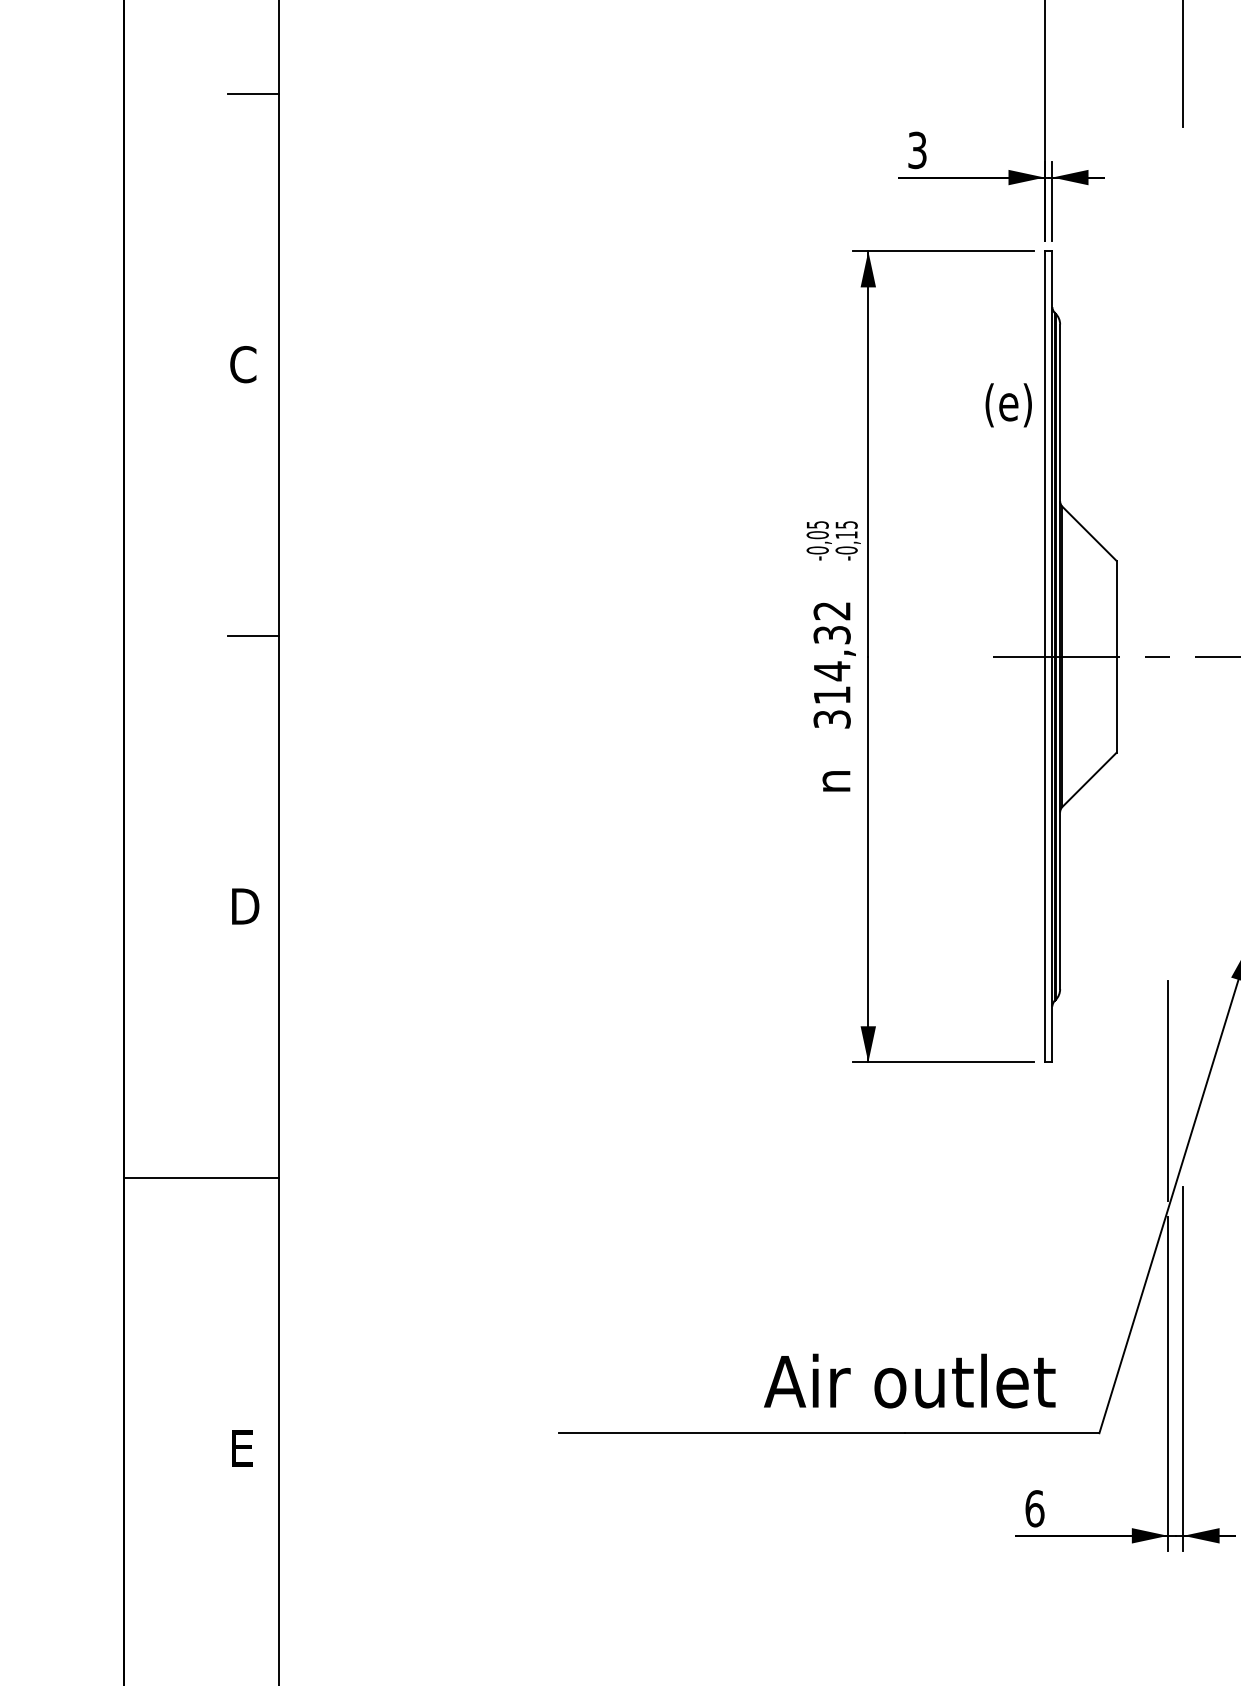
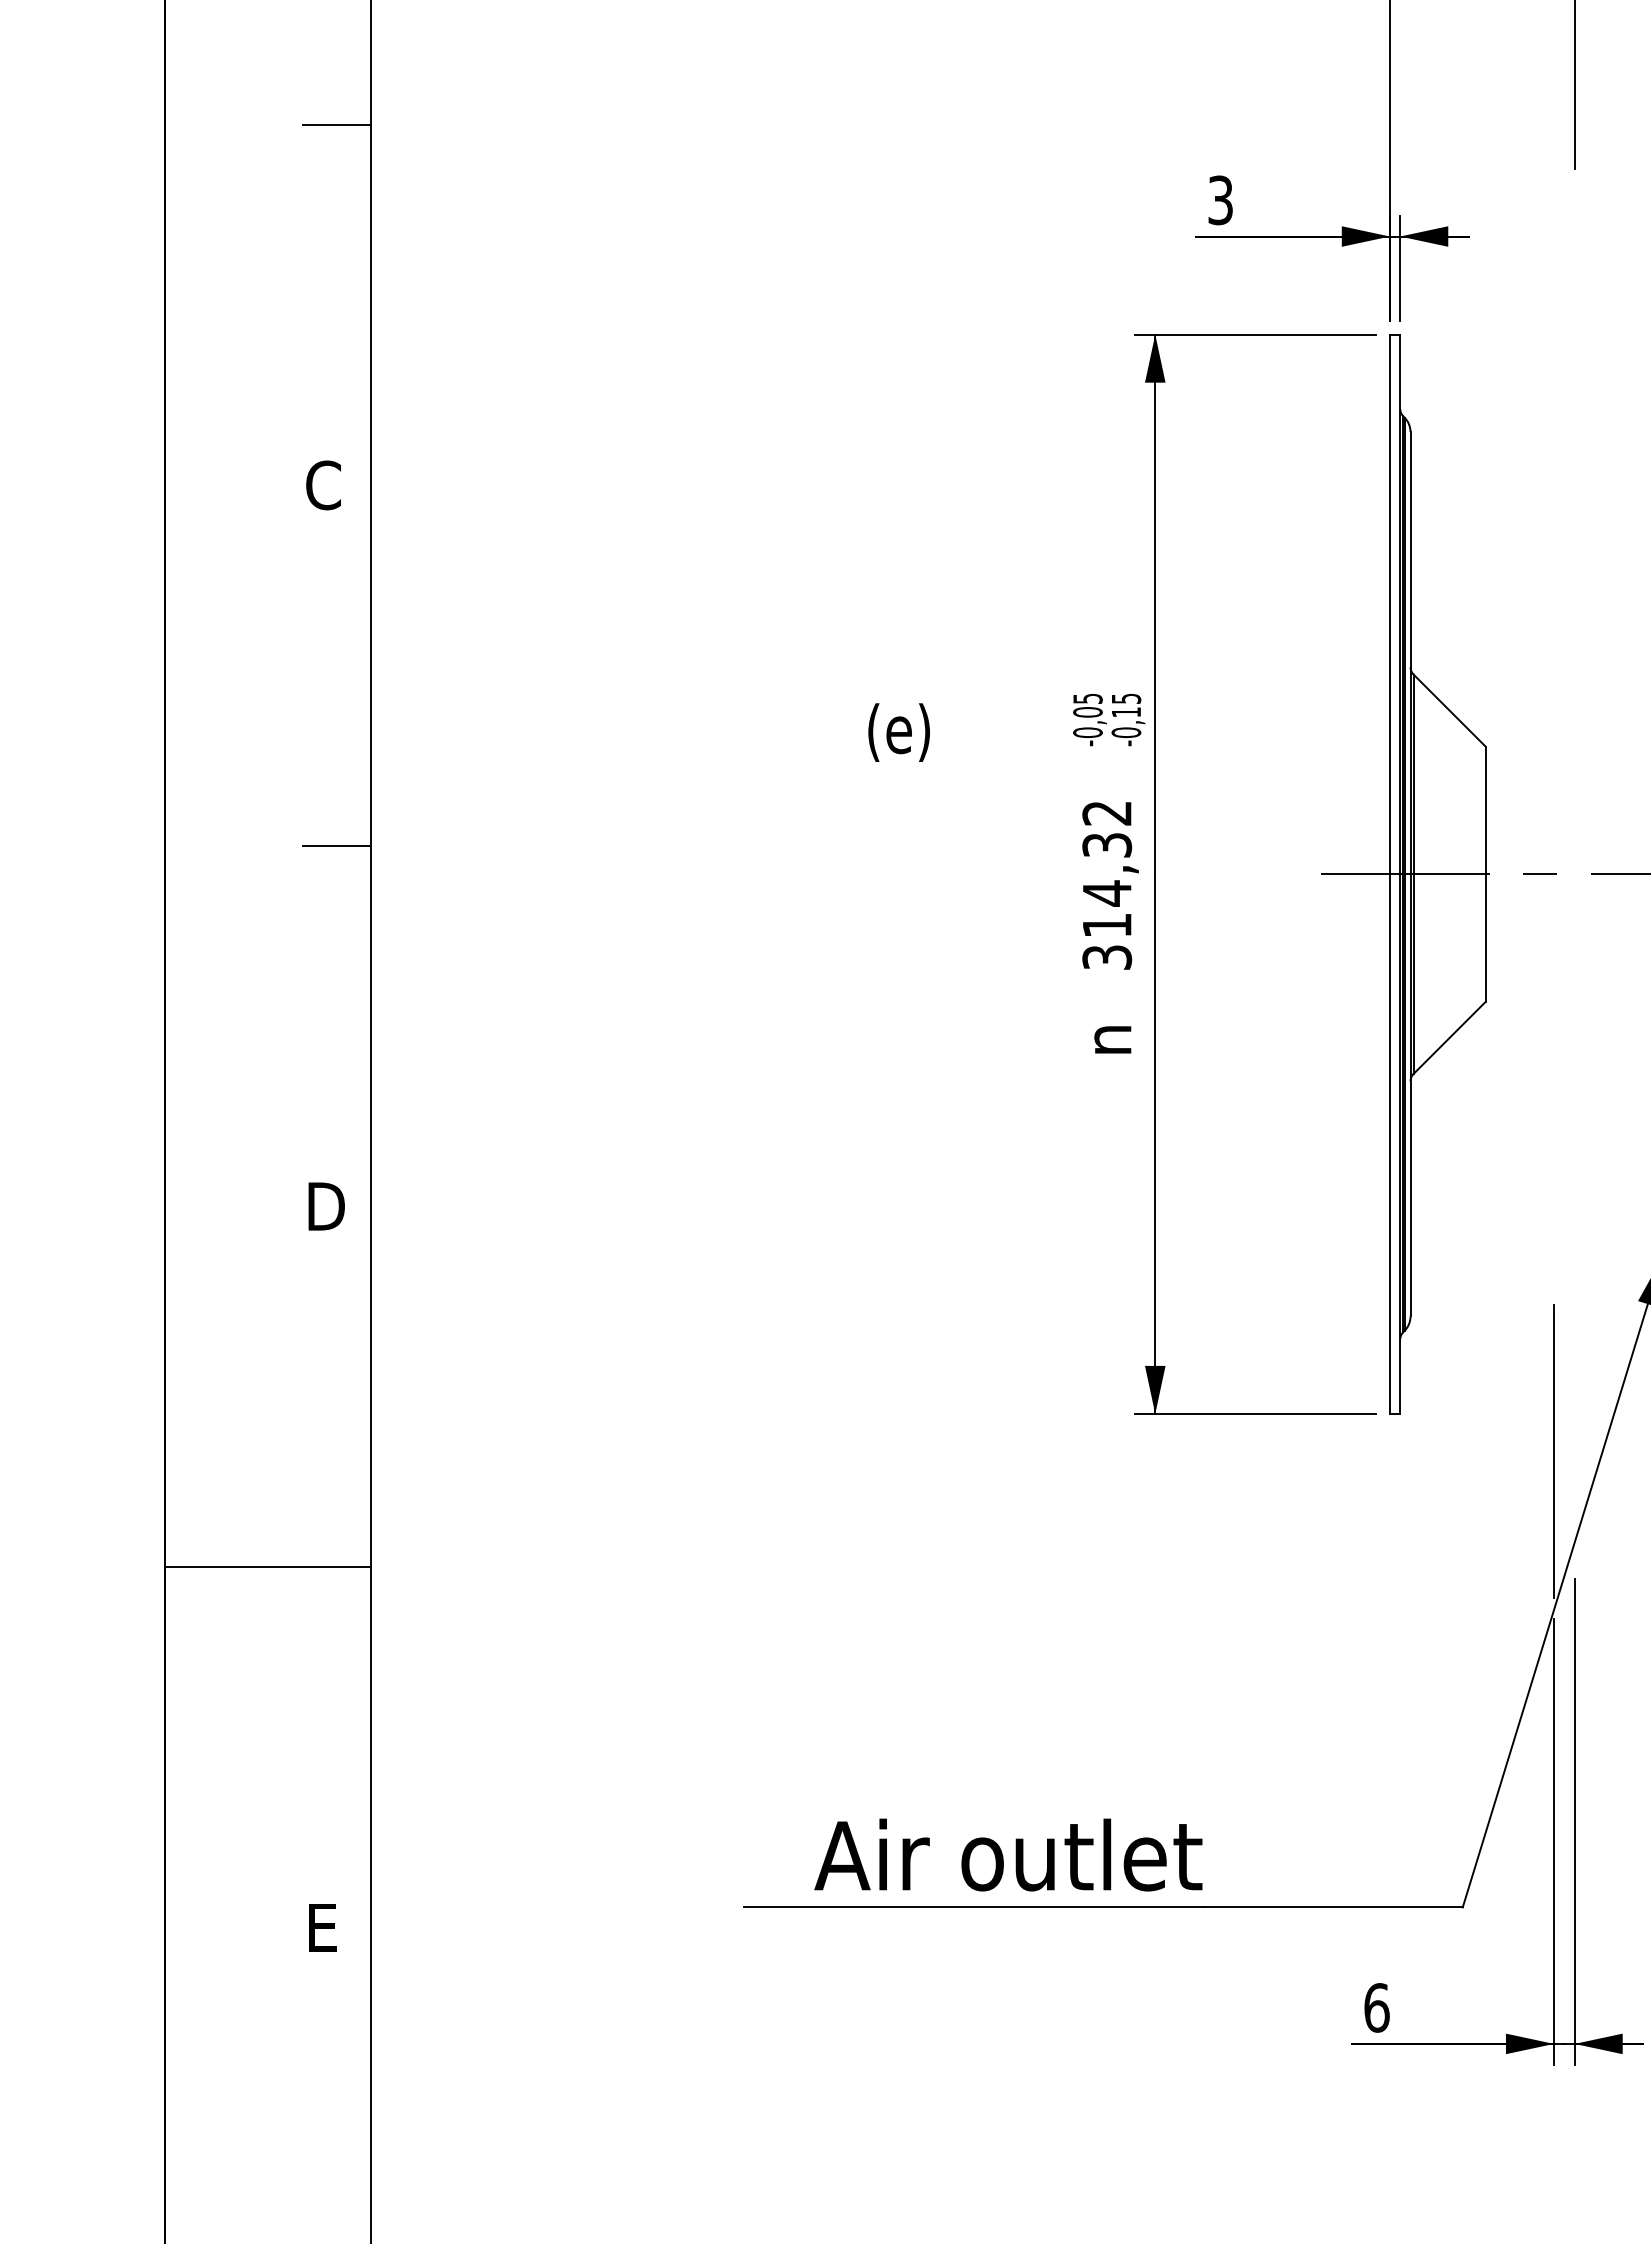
text: (1008, 405) -> (898, 732), moved
text: (909, 1380) -> (1008, 1854), moved

